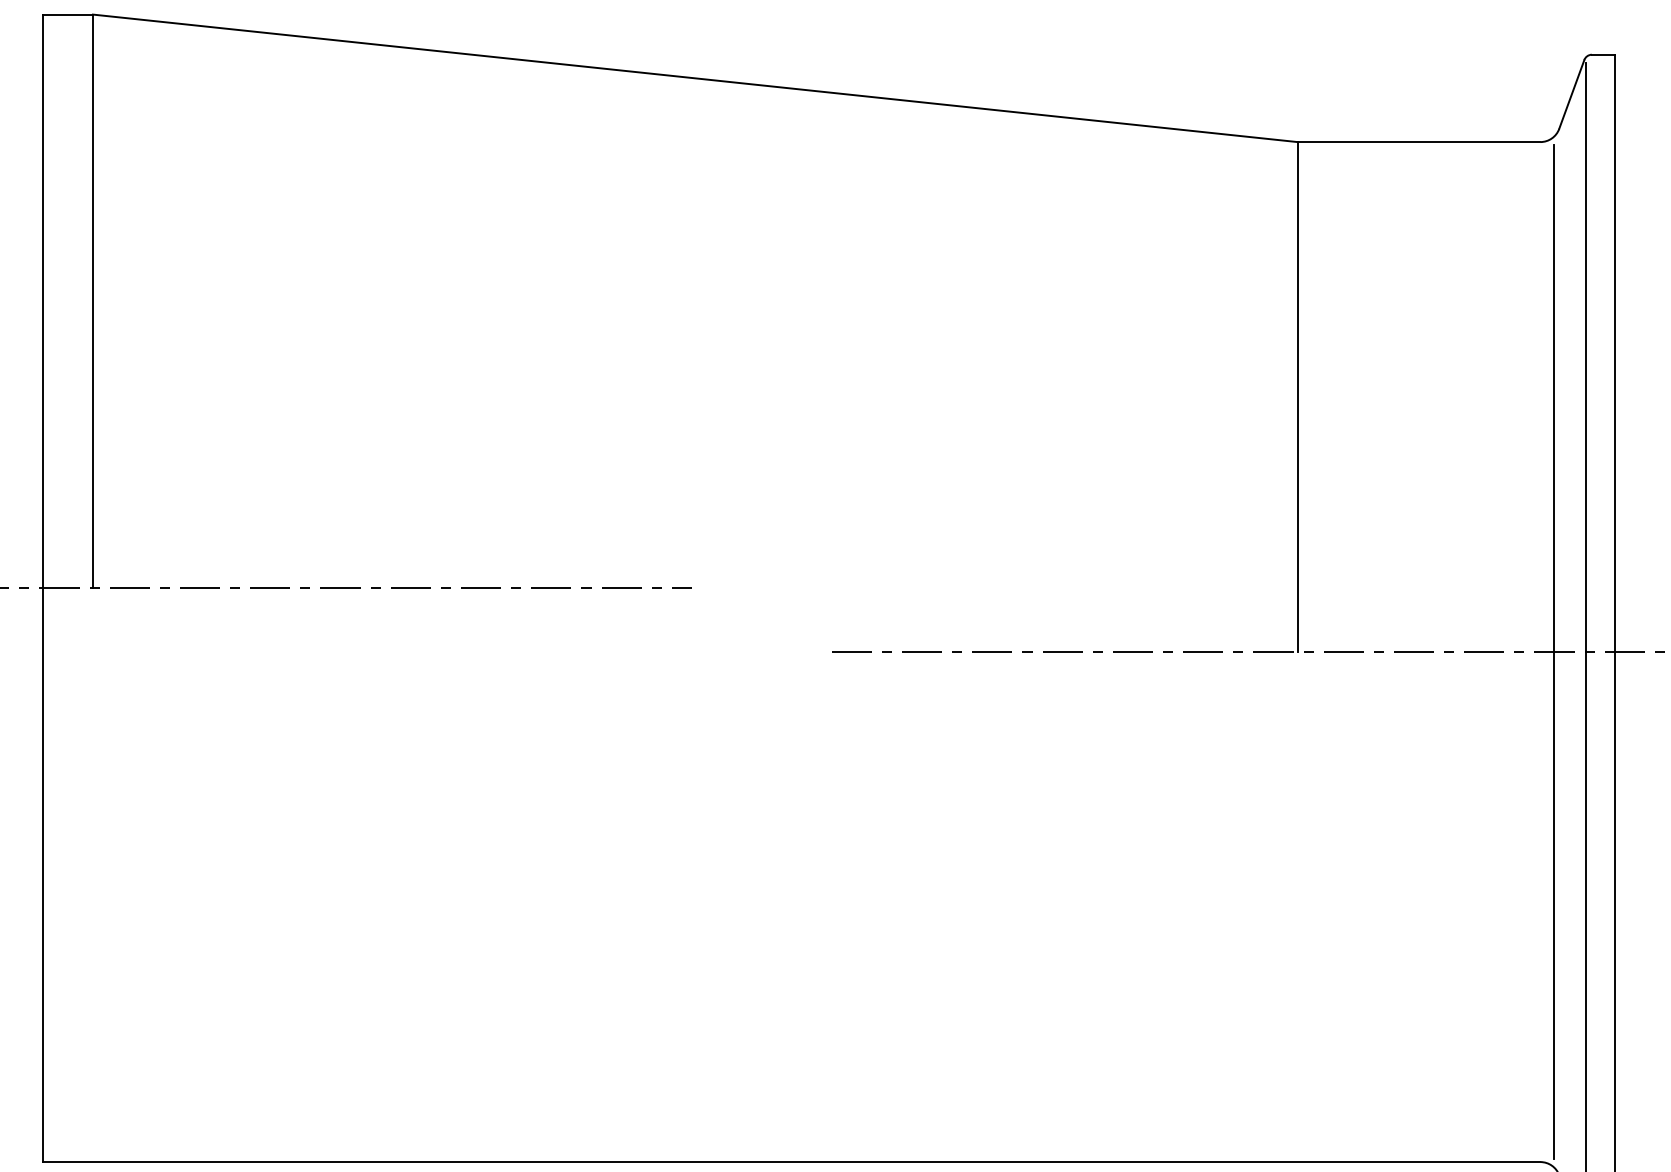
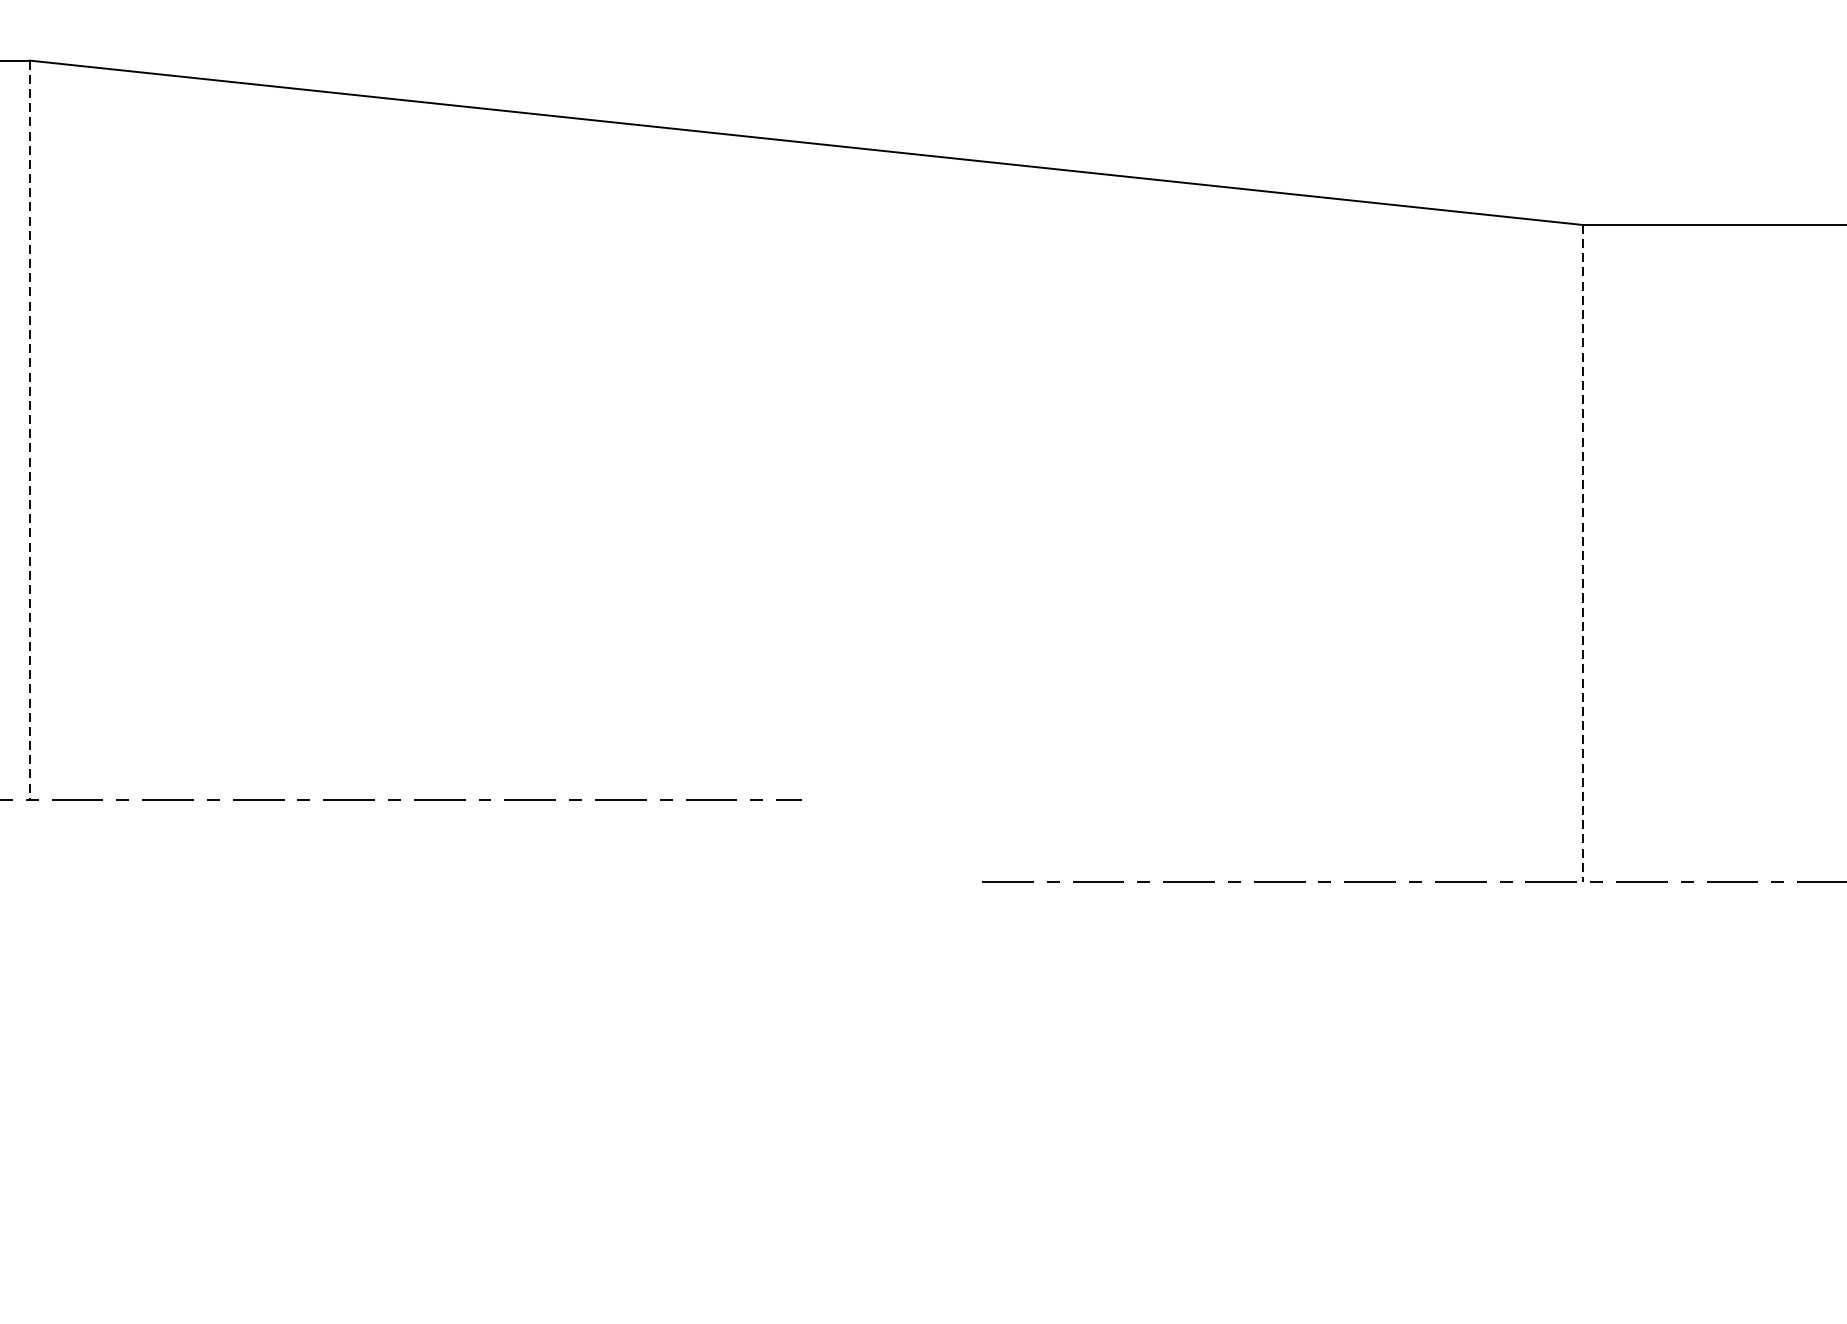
line: (92, 301) -> (29, 430), solid -> dashed
line: (1297, 397) -> (1582, 554), solid -> dashed

